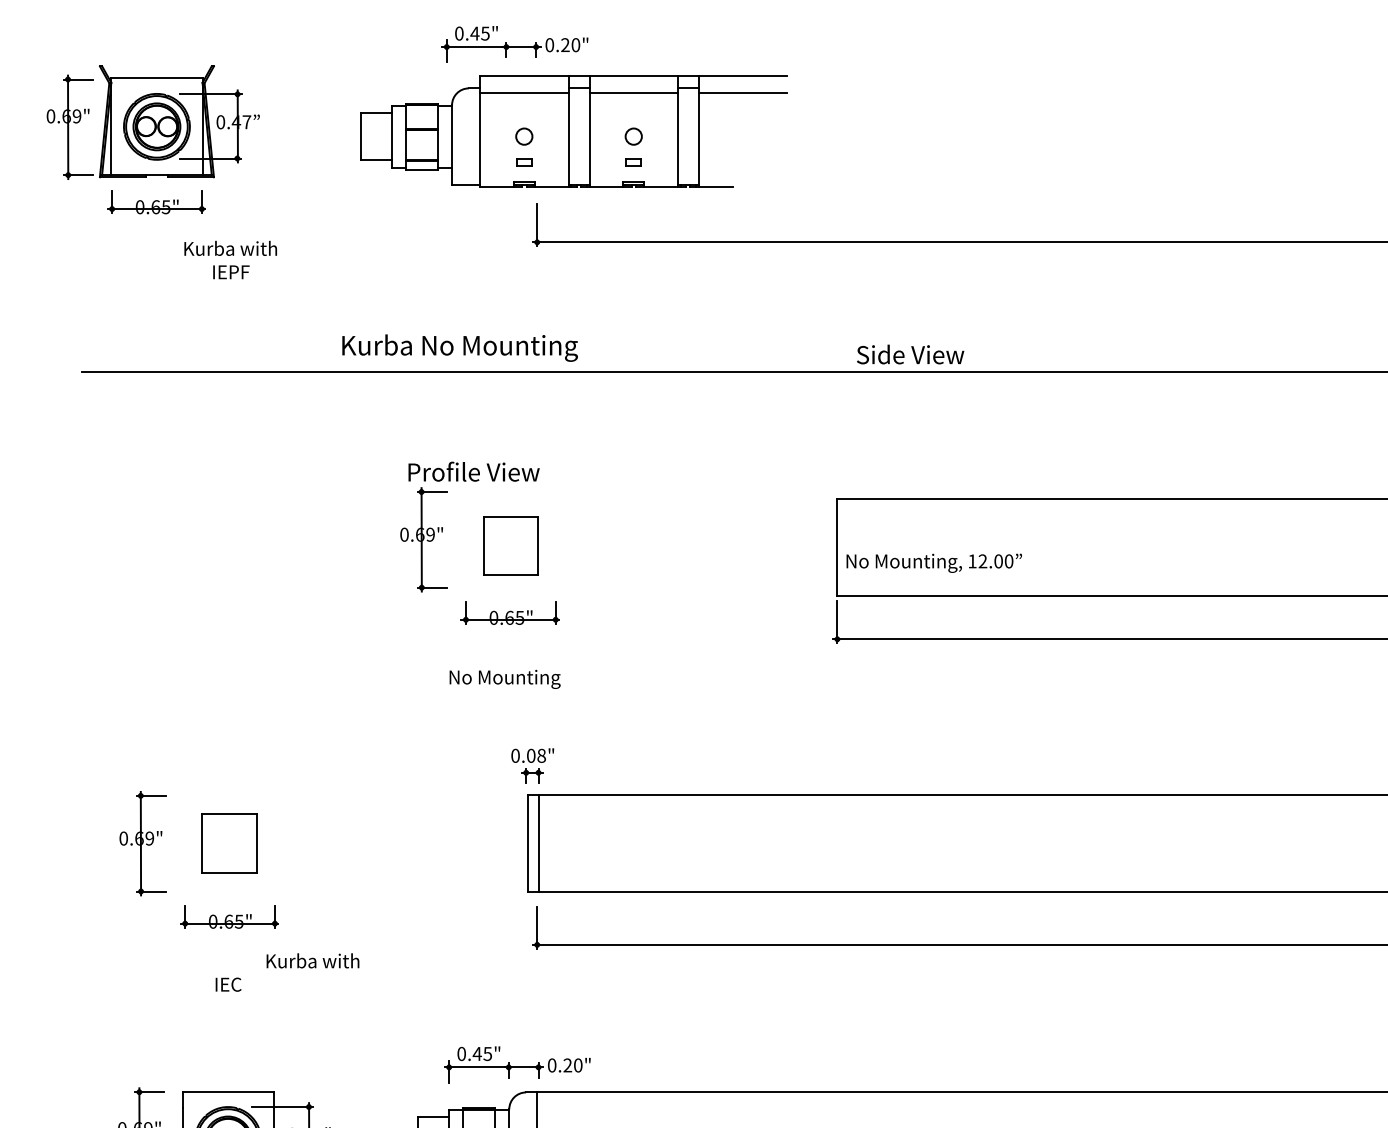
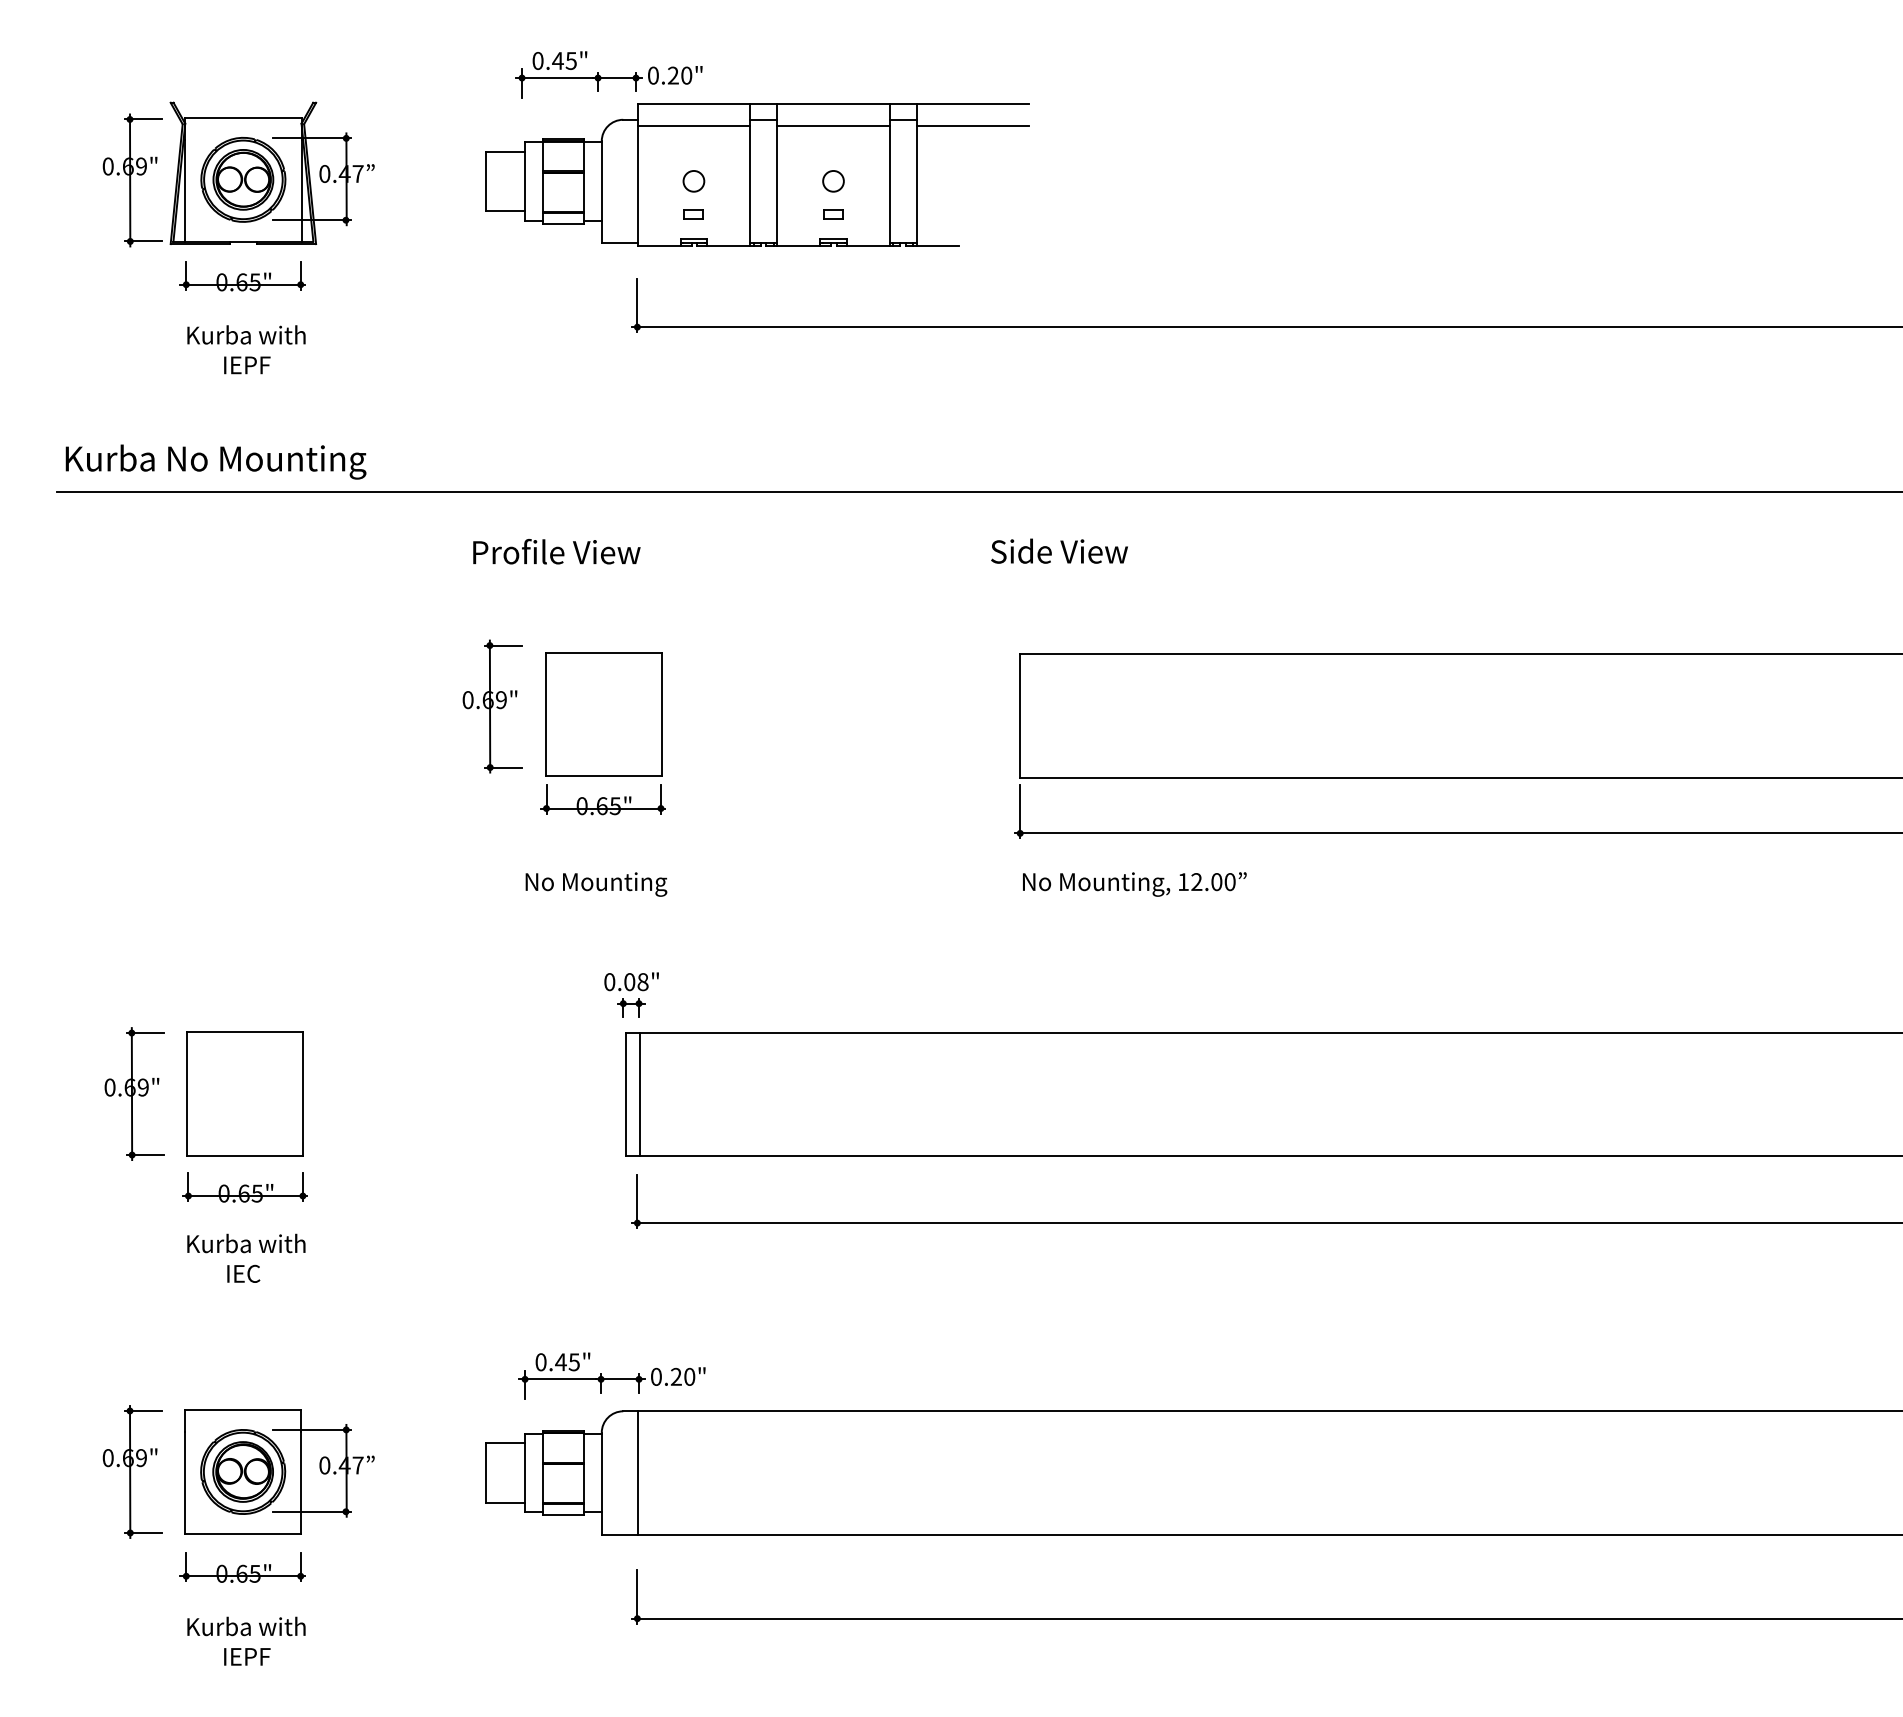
part: (574, 131) -> (757, 174), moved
part: (153, 139) -> (238, 196), moved
text: (459, 347) -> (215, 461), moved
text: (910, 353) -> (1059, 550), moved
text: (473, 471) -> (556, 551), moved
part: (510, 546) -> (603, 714), size x1.67
text: (934, 563) -> (1134, 884), moved
part: (229, 843) -> (244, 1093), size x1.67
text: (313, 960) -> (246, 1243), moved

